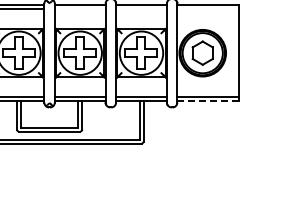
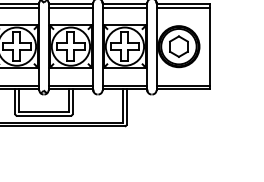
line: (79, 8) -> (70, 7), added
line: (141, 8) -> (124, 7), added
line: (207, 8) -> (183, 7), added
line: (207, 101) -> (183, 89), dashed -> solid

